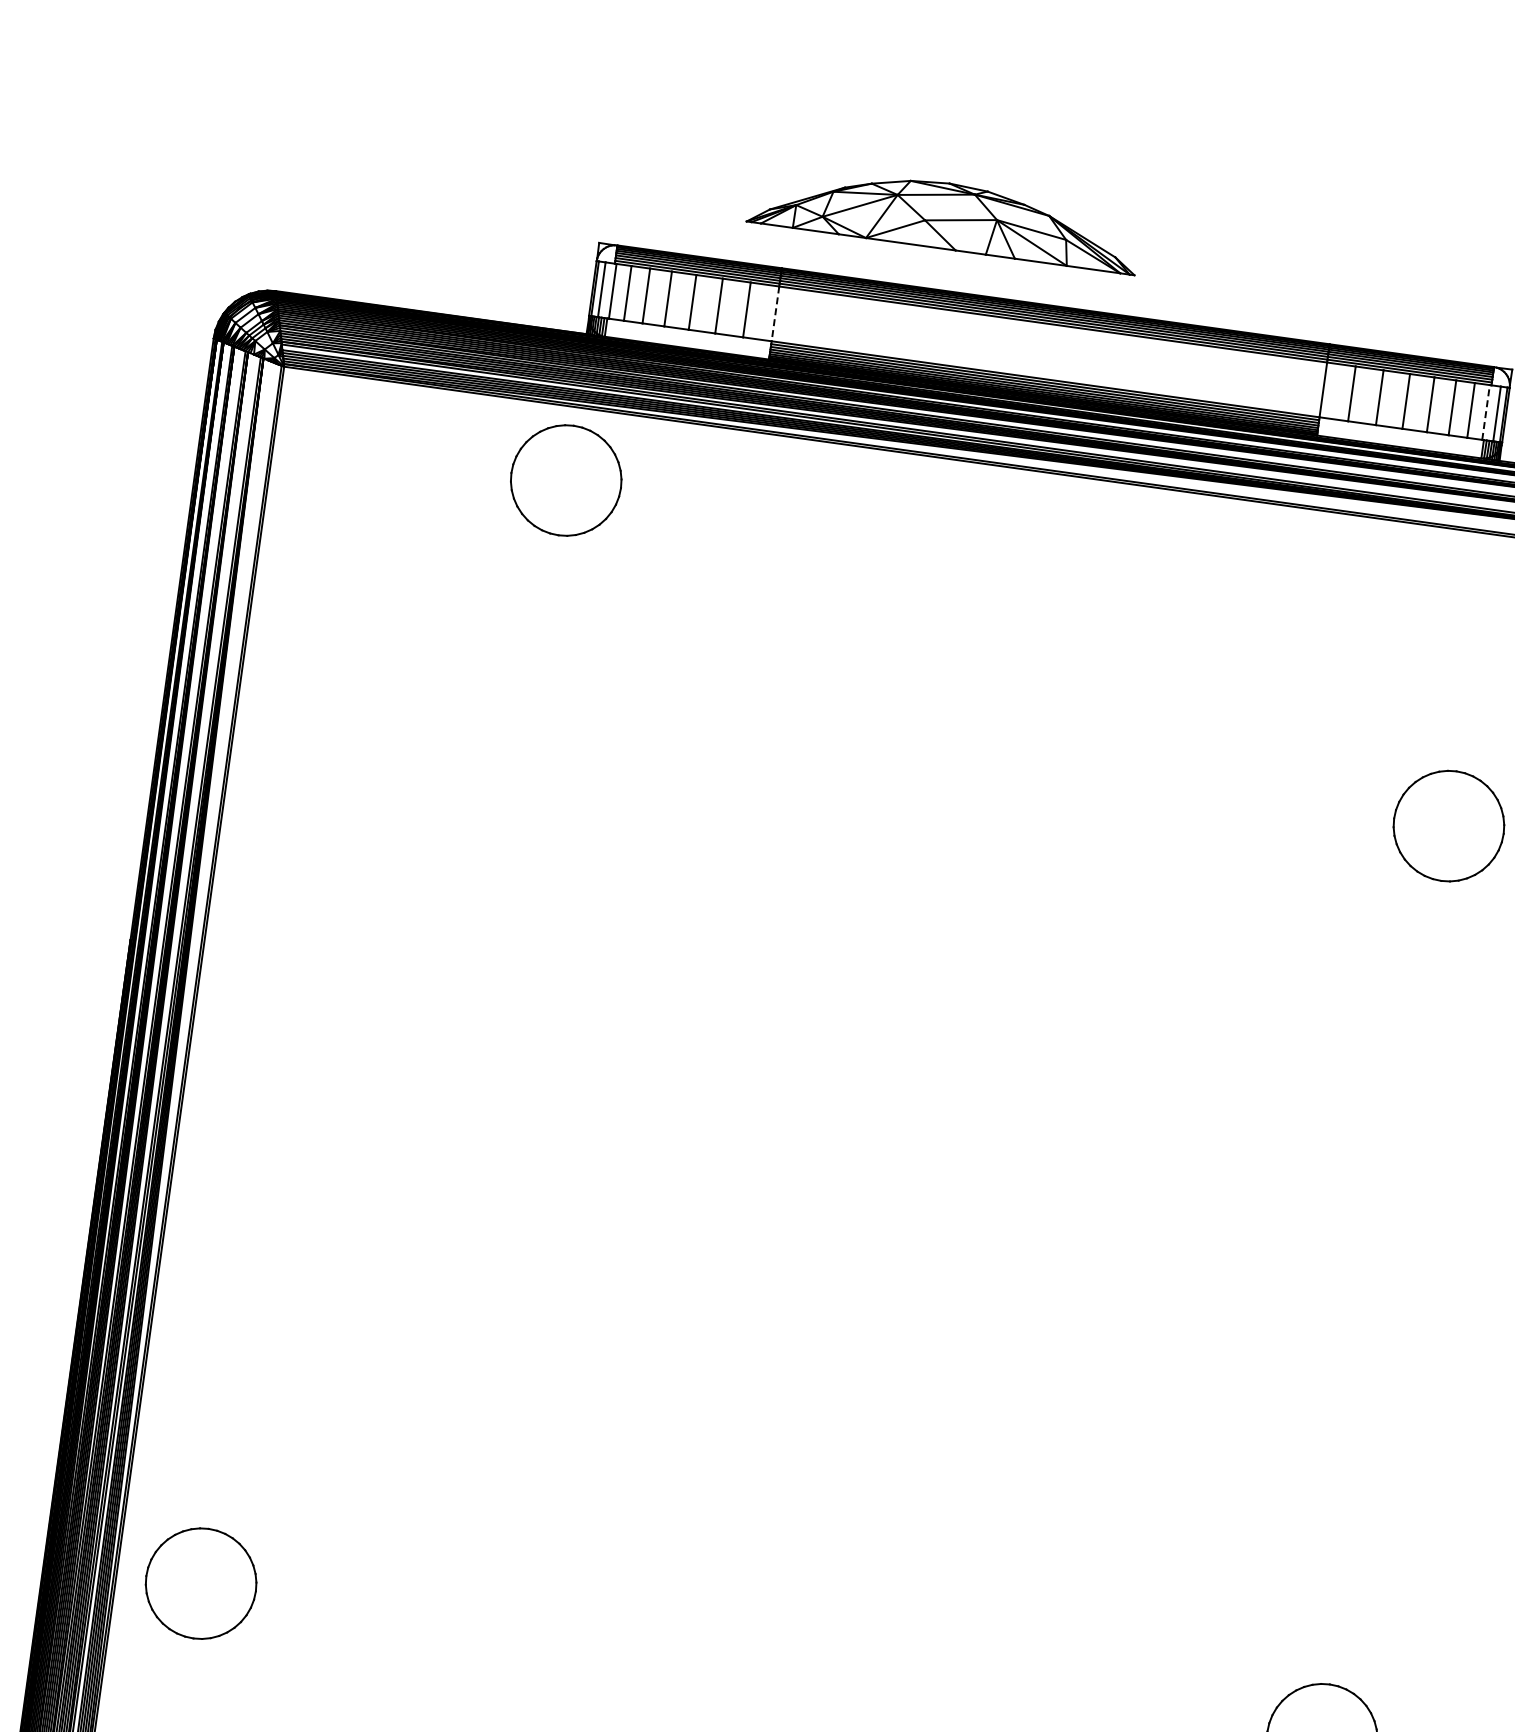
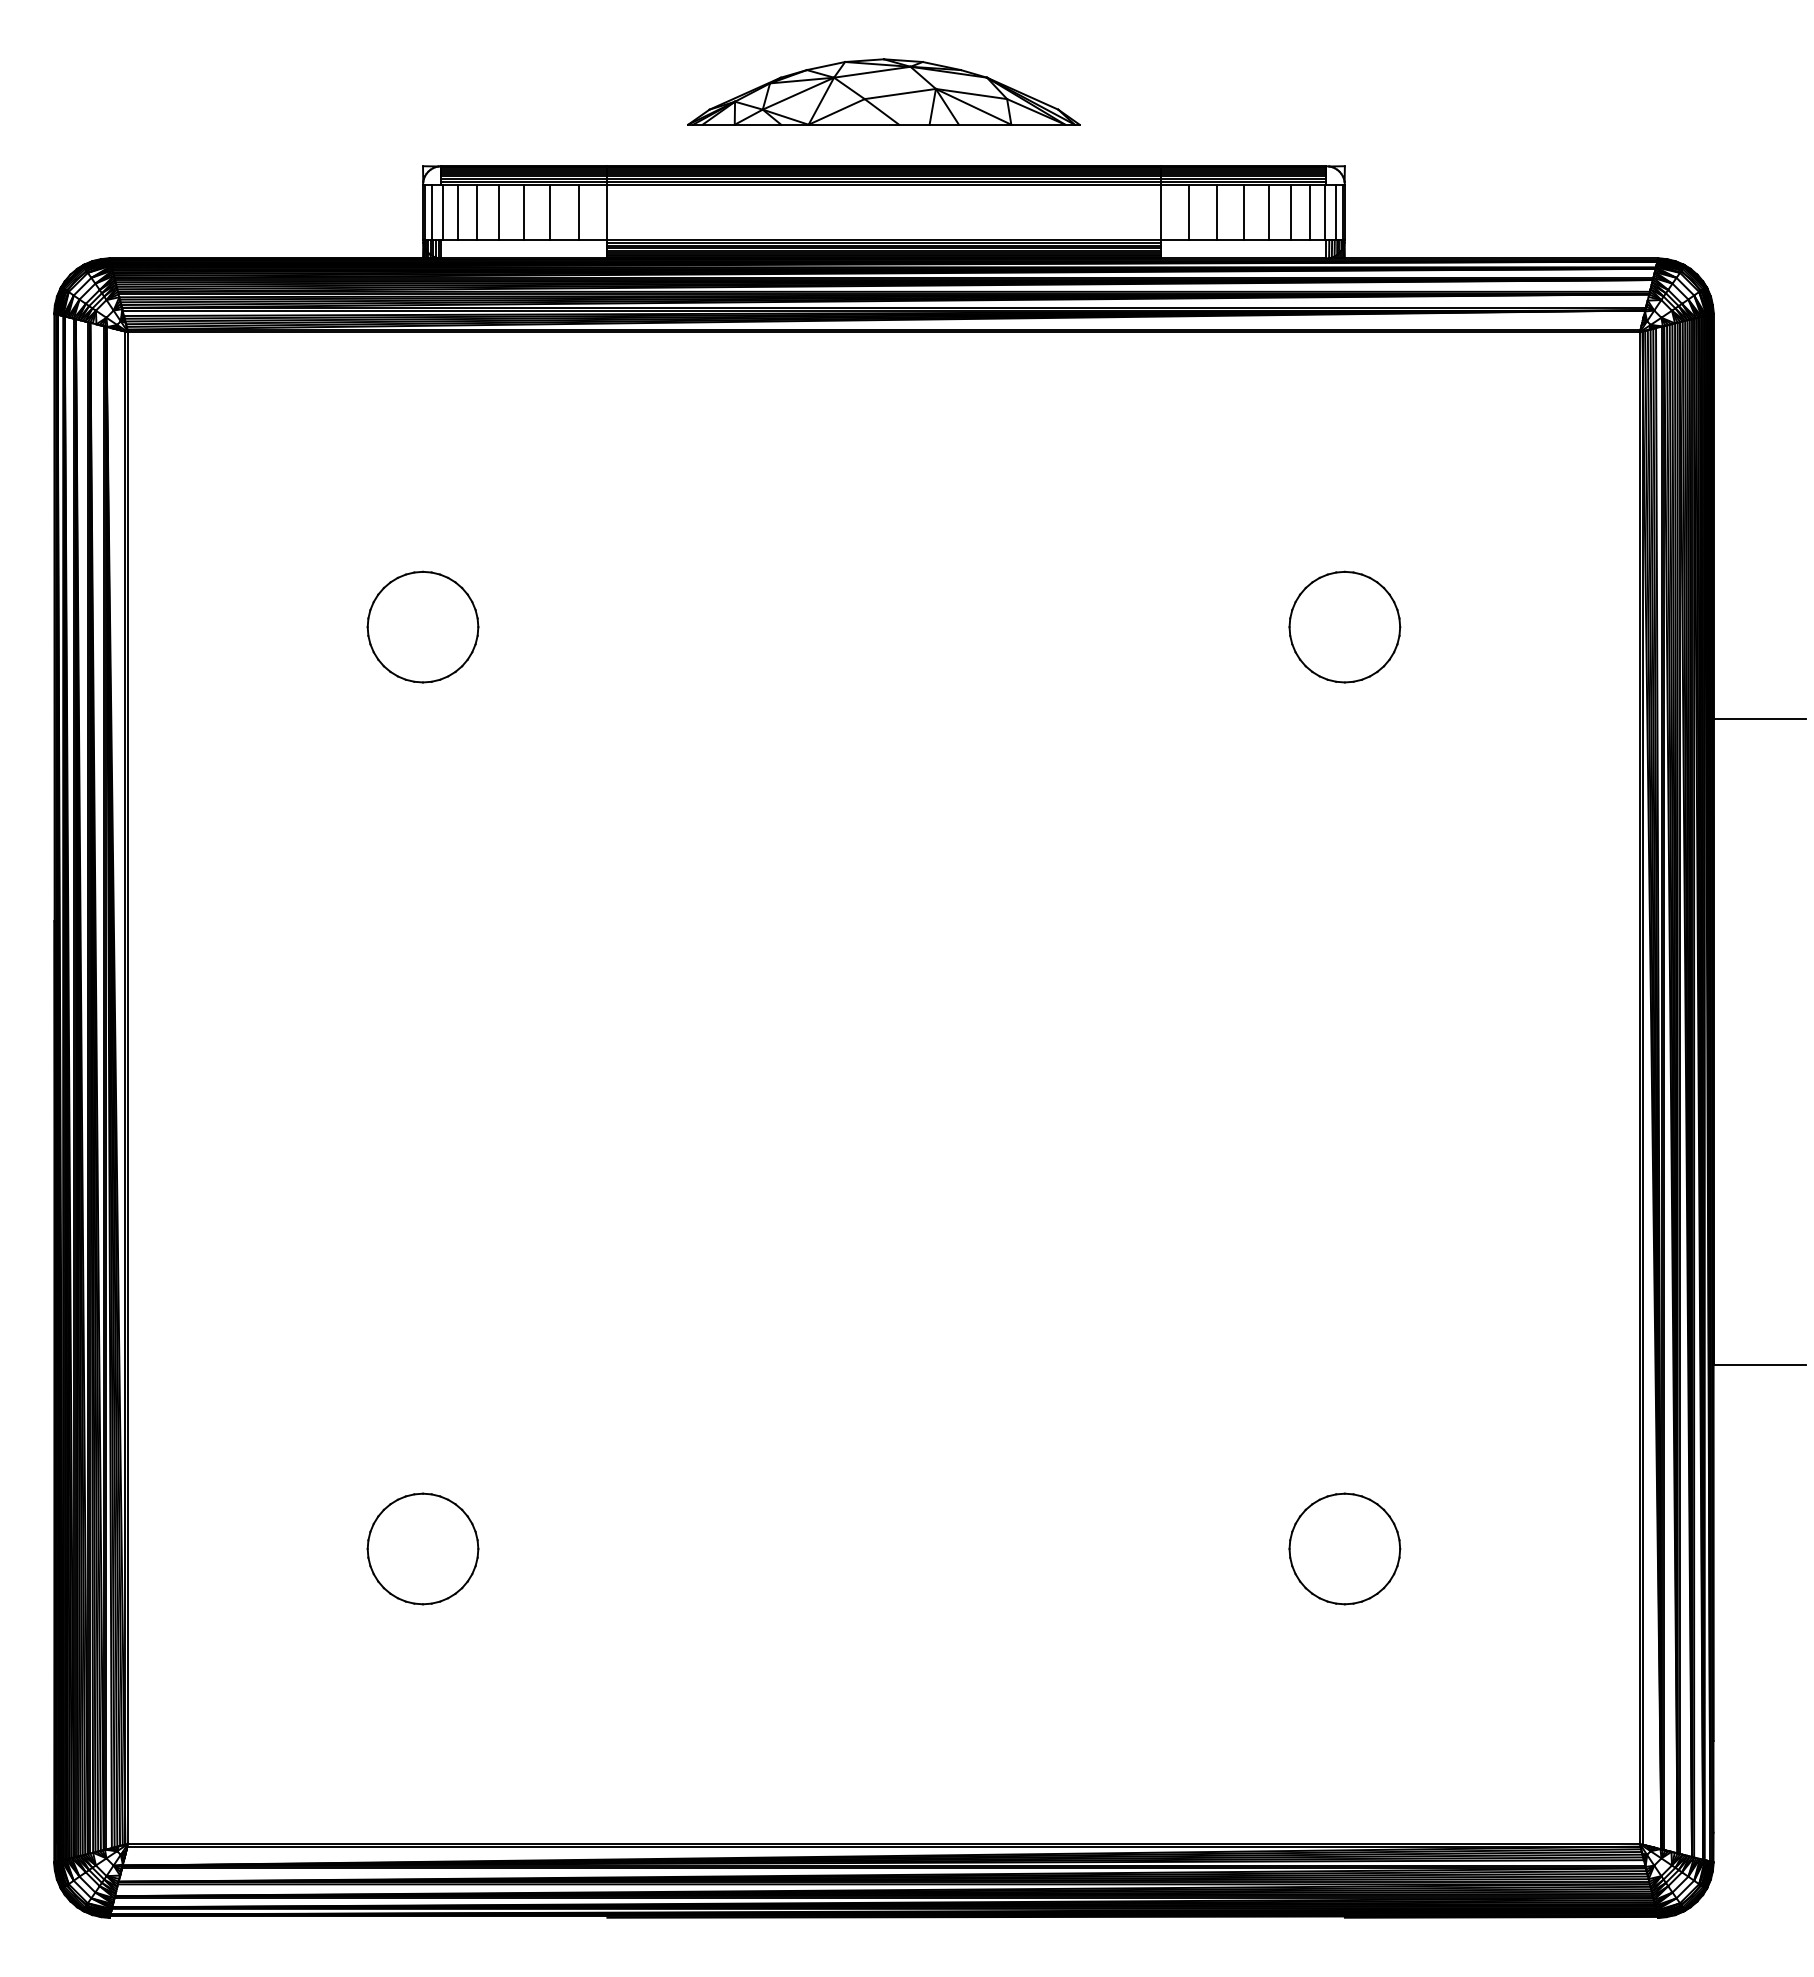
part: (944, 215) -> (883, 91), moved
line: (775, 314) -> (607, 212), dashed -> solid
line: (1485, 412) -> (1324, 212), dashed -> solid
part: (565, 479) -> (422, 626), moved
part: (200, 1583) -> (422, 1548), moved

